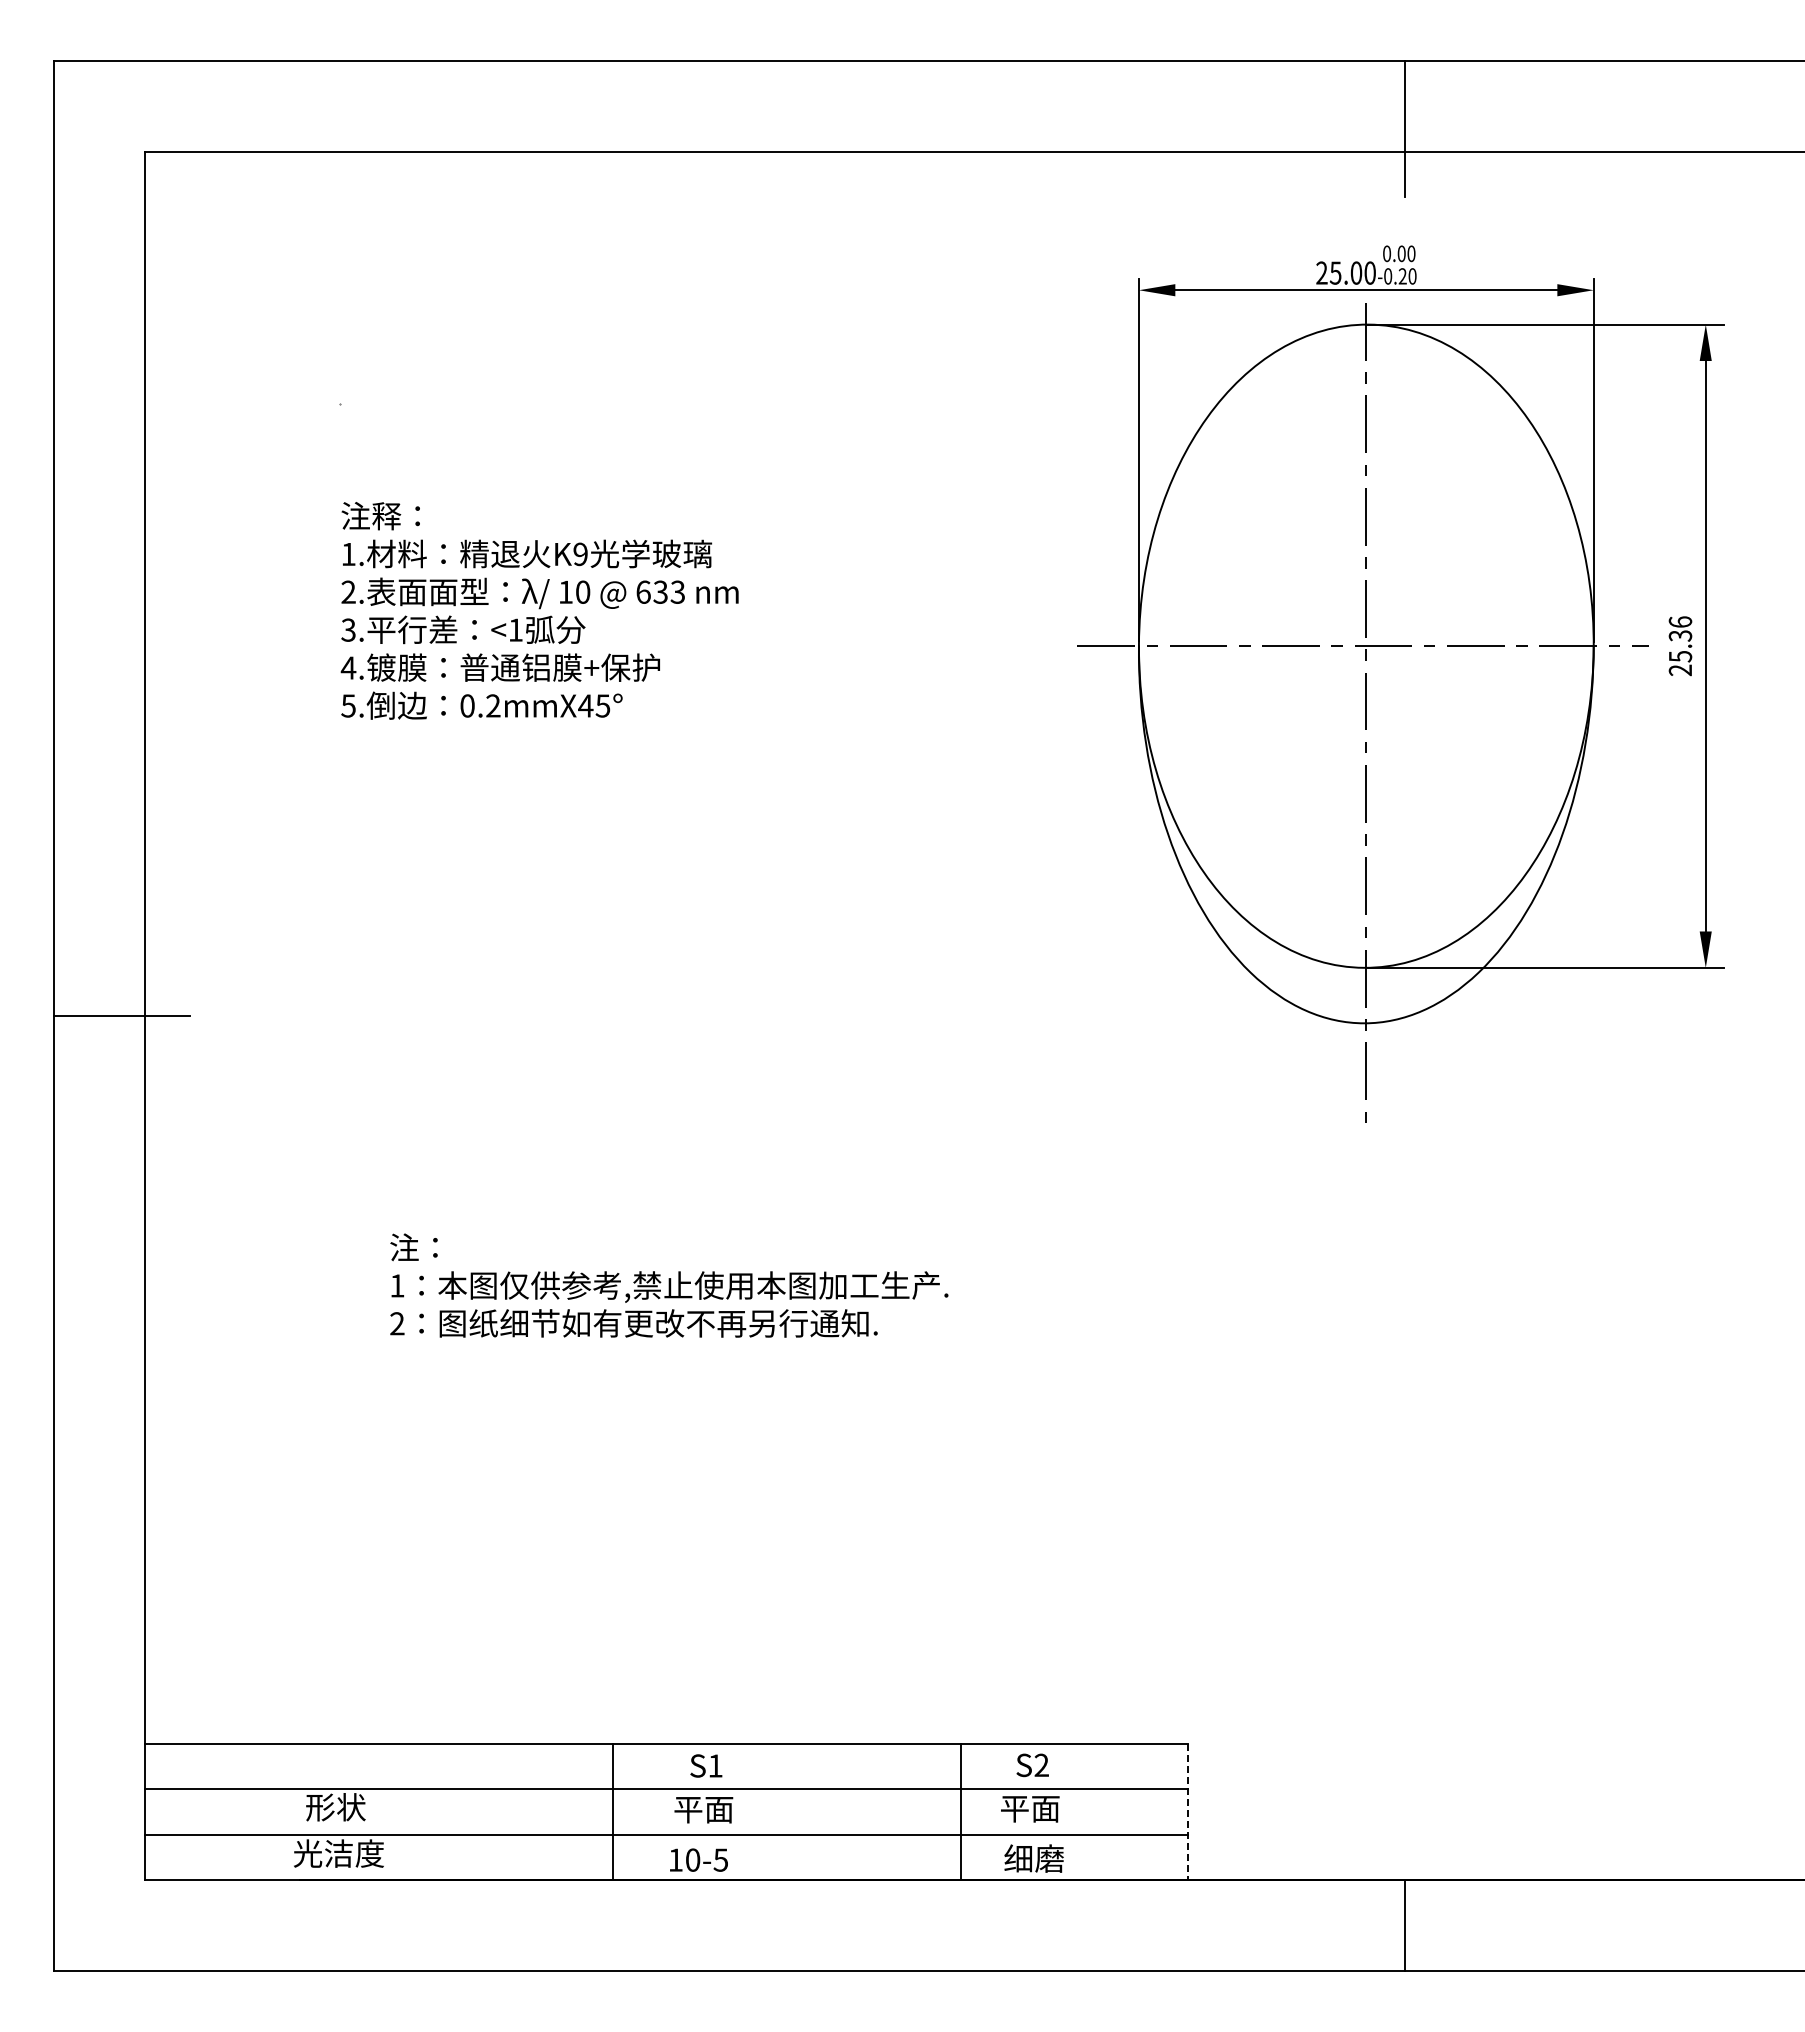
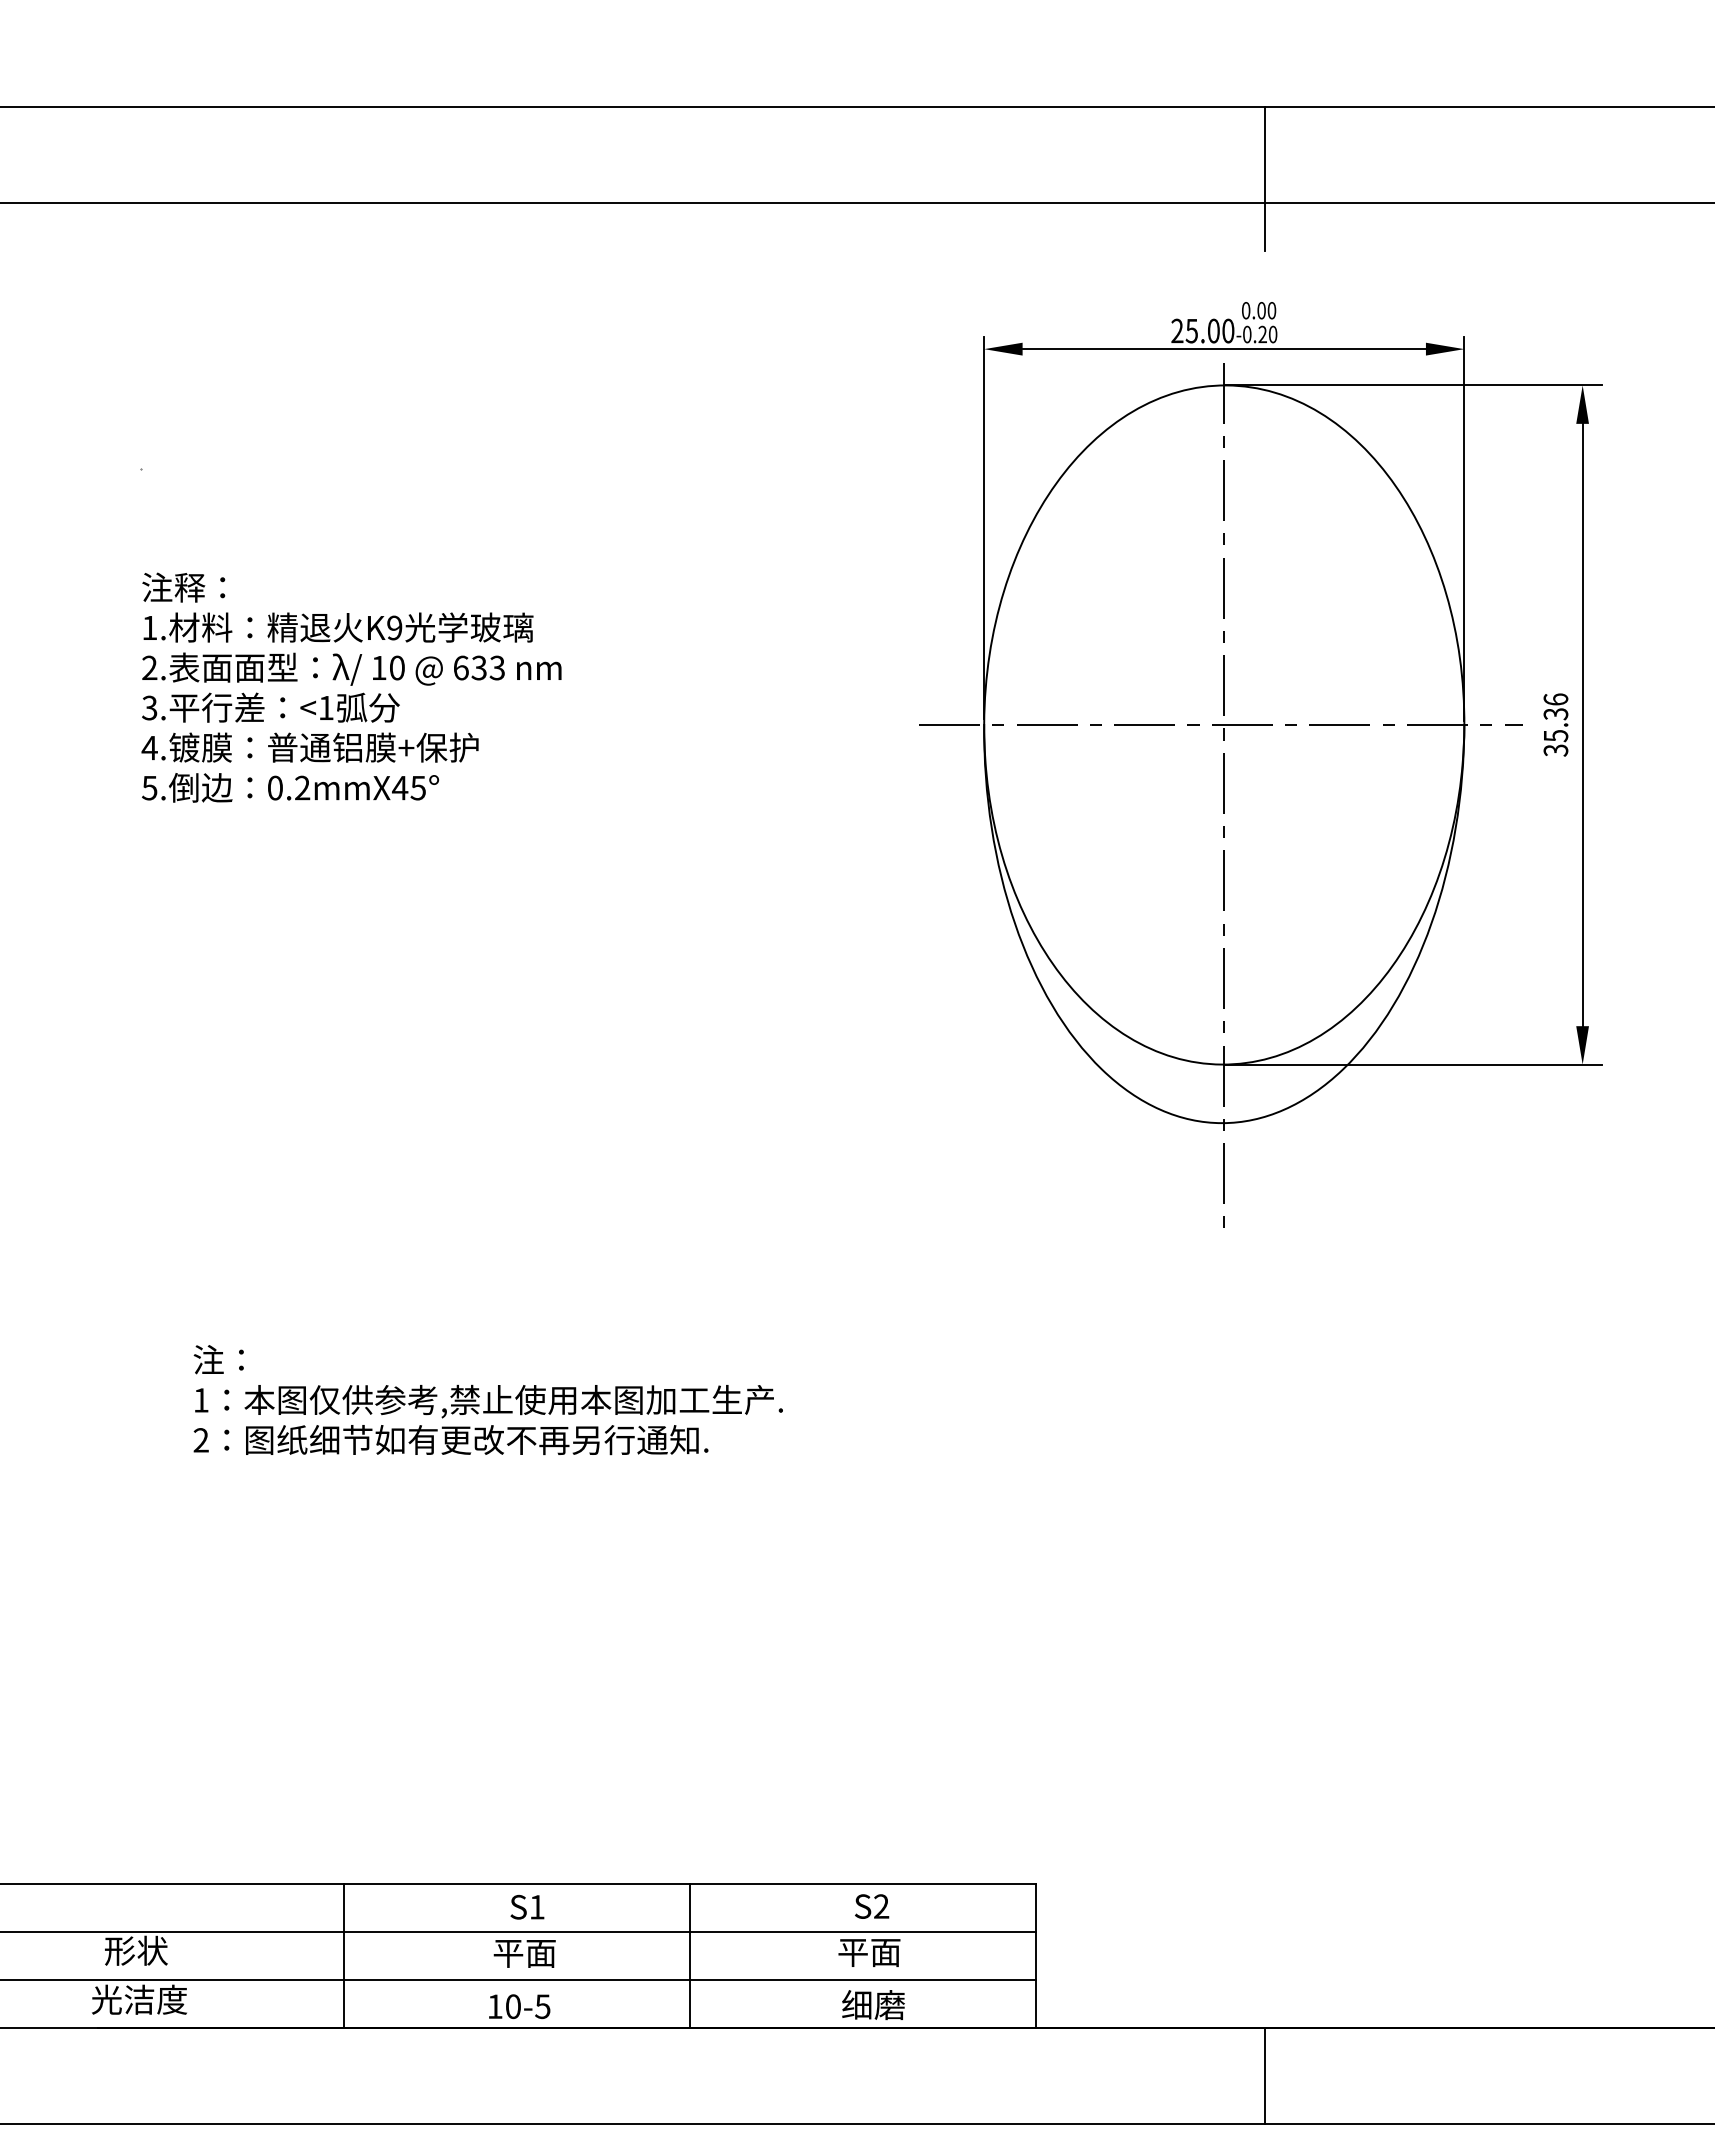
text: (1680, 670) -> (1555, 750), 25.36 -> 35.36
line: (612, 1811) -> (343, 1955), moved
line: (961, 1811) -> (690, 1955), moved
line: (1187, 1812) -> (1035, 1956), dashed -> solid

